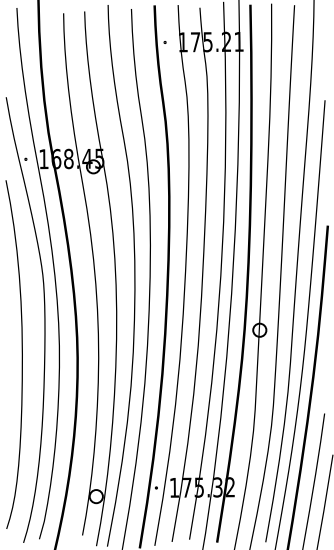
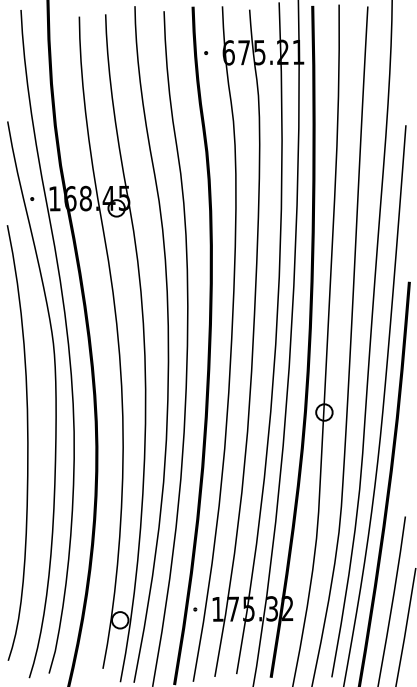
text: (183, 42) -> (228, 52), 175.21 -> 675.21

